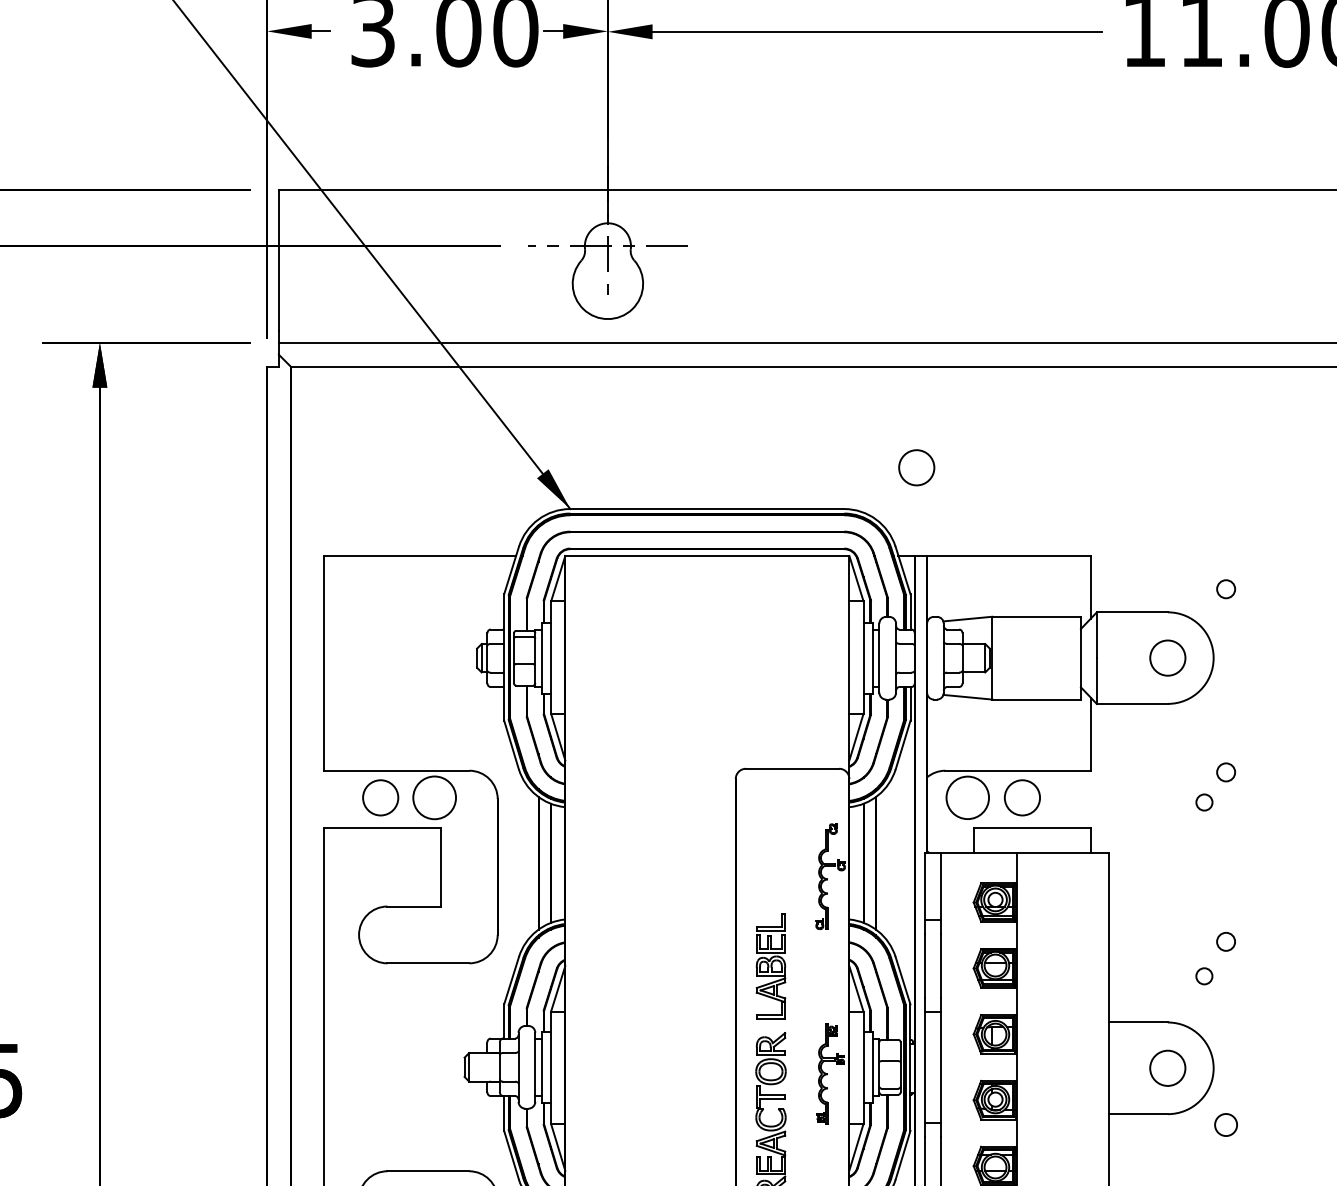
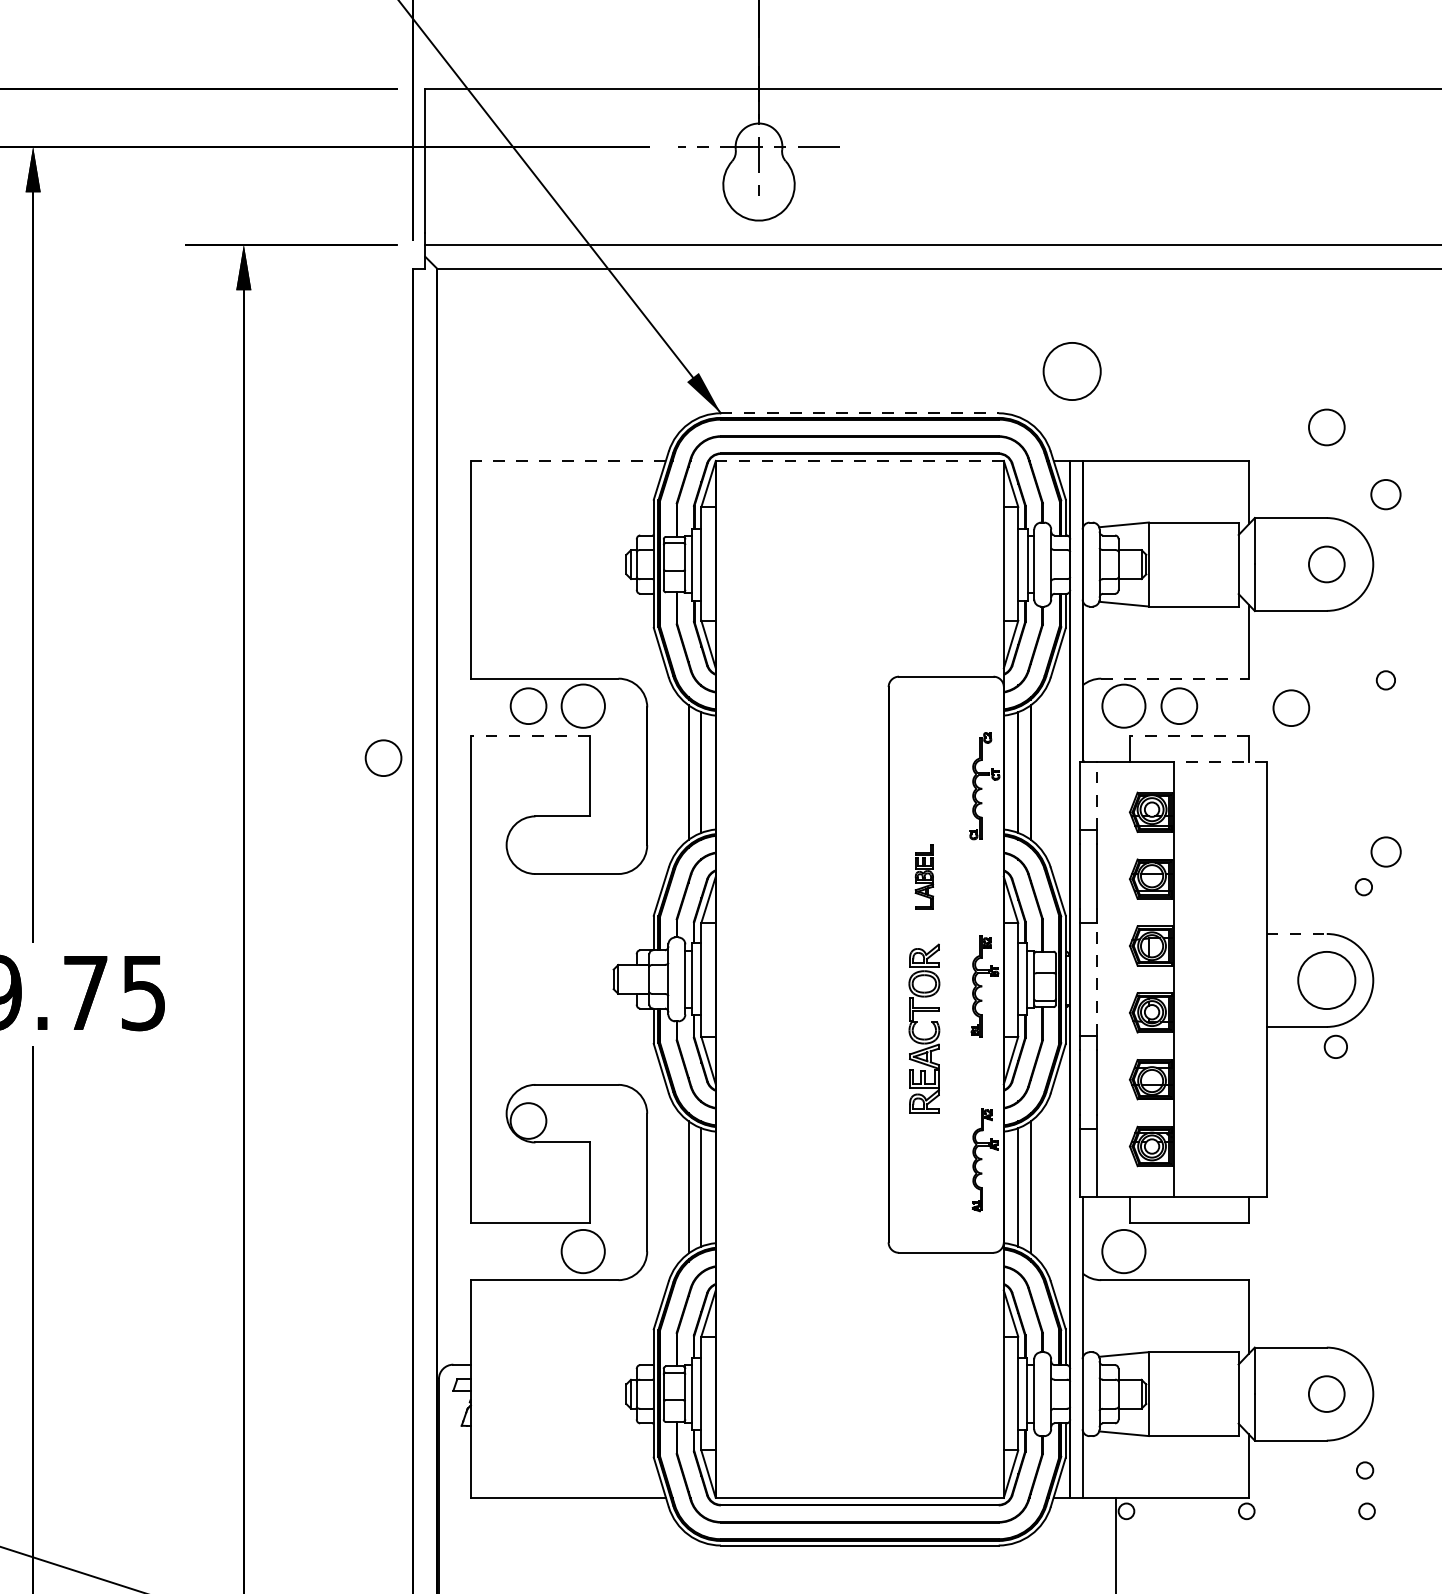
circle: (917, 467) -> (1072, 371), size x1.6
line: (707, 509) -> (859, 413), solid -> dashed
circle: (1167, 523) -> (1326, 427), added
line: (419, 555) -> (567, 460), solid -> dashed
line: (707, 555) -> (859, 460), solid -> dashed
circle: (1225, 589) -> (1385, 494), size x1.6
line: (1017, 770) -> (1174, 678), solid -> dashed
circle: (1133, 799) -> (1291, 707), added
circle: (1204, 802) -> (1363, 710), removed
line: (381, 827) -> (529, 736), solid -> dashed
line: (1031, 827) -> (1188, 736), solid -> dashed
circle: (237, 848) -> (383, 757), added
line: (1062, 853) -> (1220, 762), solid -> dashed
line: (941, 885) -> (1097, 795), solid -> dashed
circle: (1225, 942) -> (1385, 852), size x1.6
part: (771, 965) -> (924, 876), size x0.6
line: (1138, 1022) -> (1297, 933), solid -> dashed
line: (941, 1066) -> (1097, 978), solid -> dashed
circle: (1167, 1068) -> (1326, 980), size x1.6
circle: (1225, 1124) -> (1335, 1046), moved

